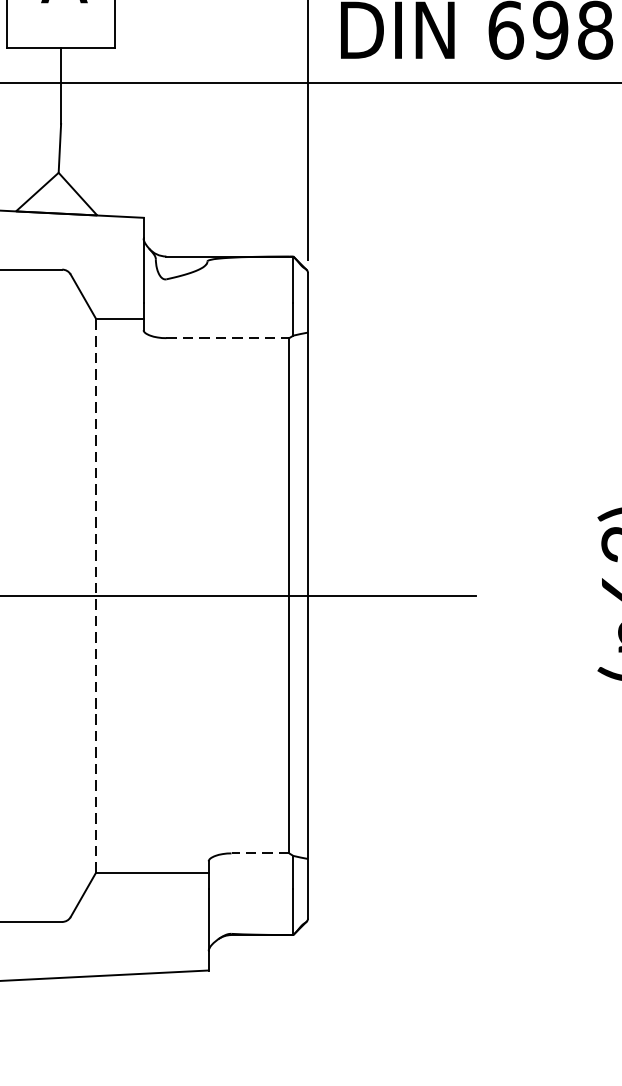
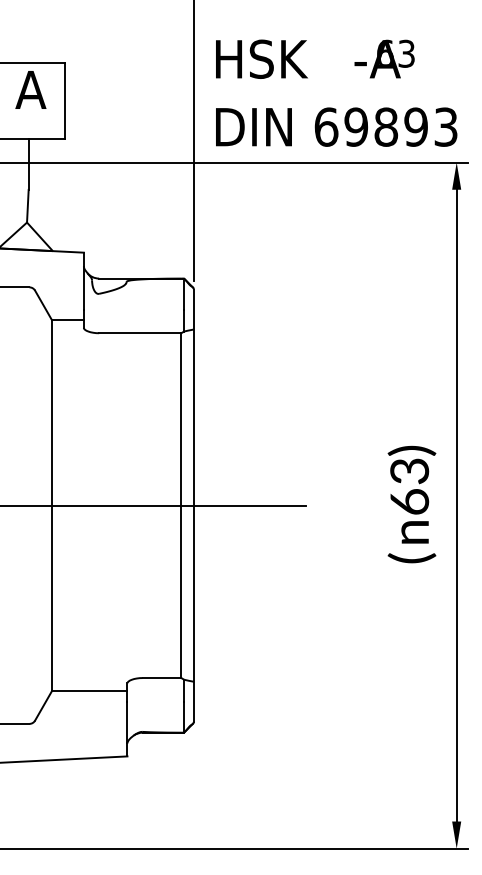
line: (228, 338) -> (140, 333), dashed -> solid
line: (96, 595) -> (52, 505), dashed -> solid
line: (259, 854) -> (161, 678), dashed -> solid

